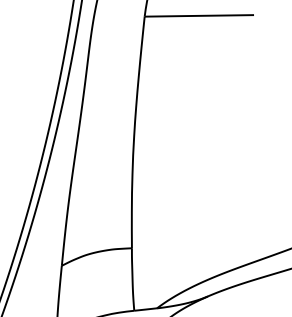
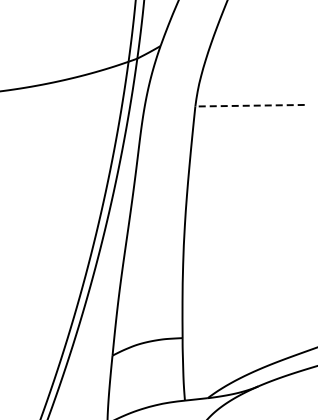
line: (199, 15) -> (250, 105), solid -> dashed

